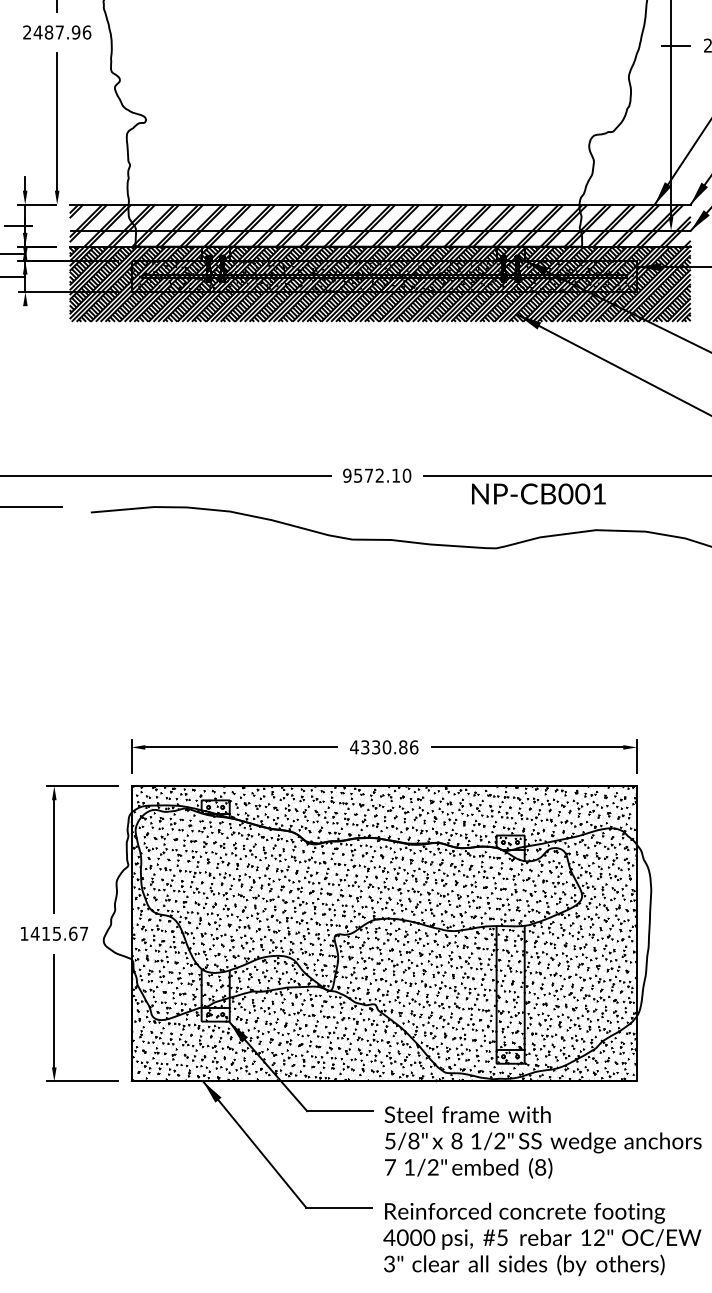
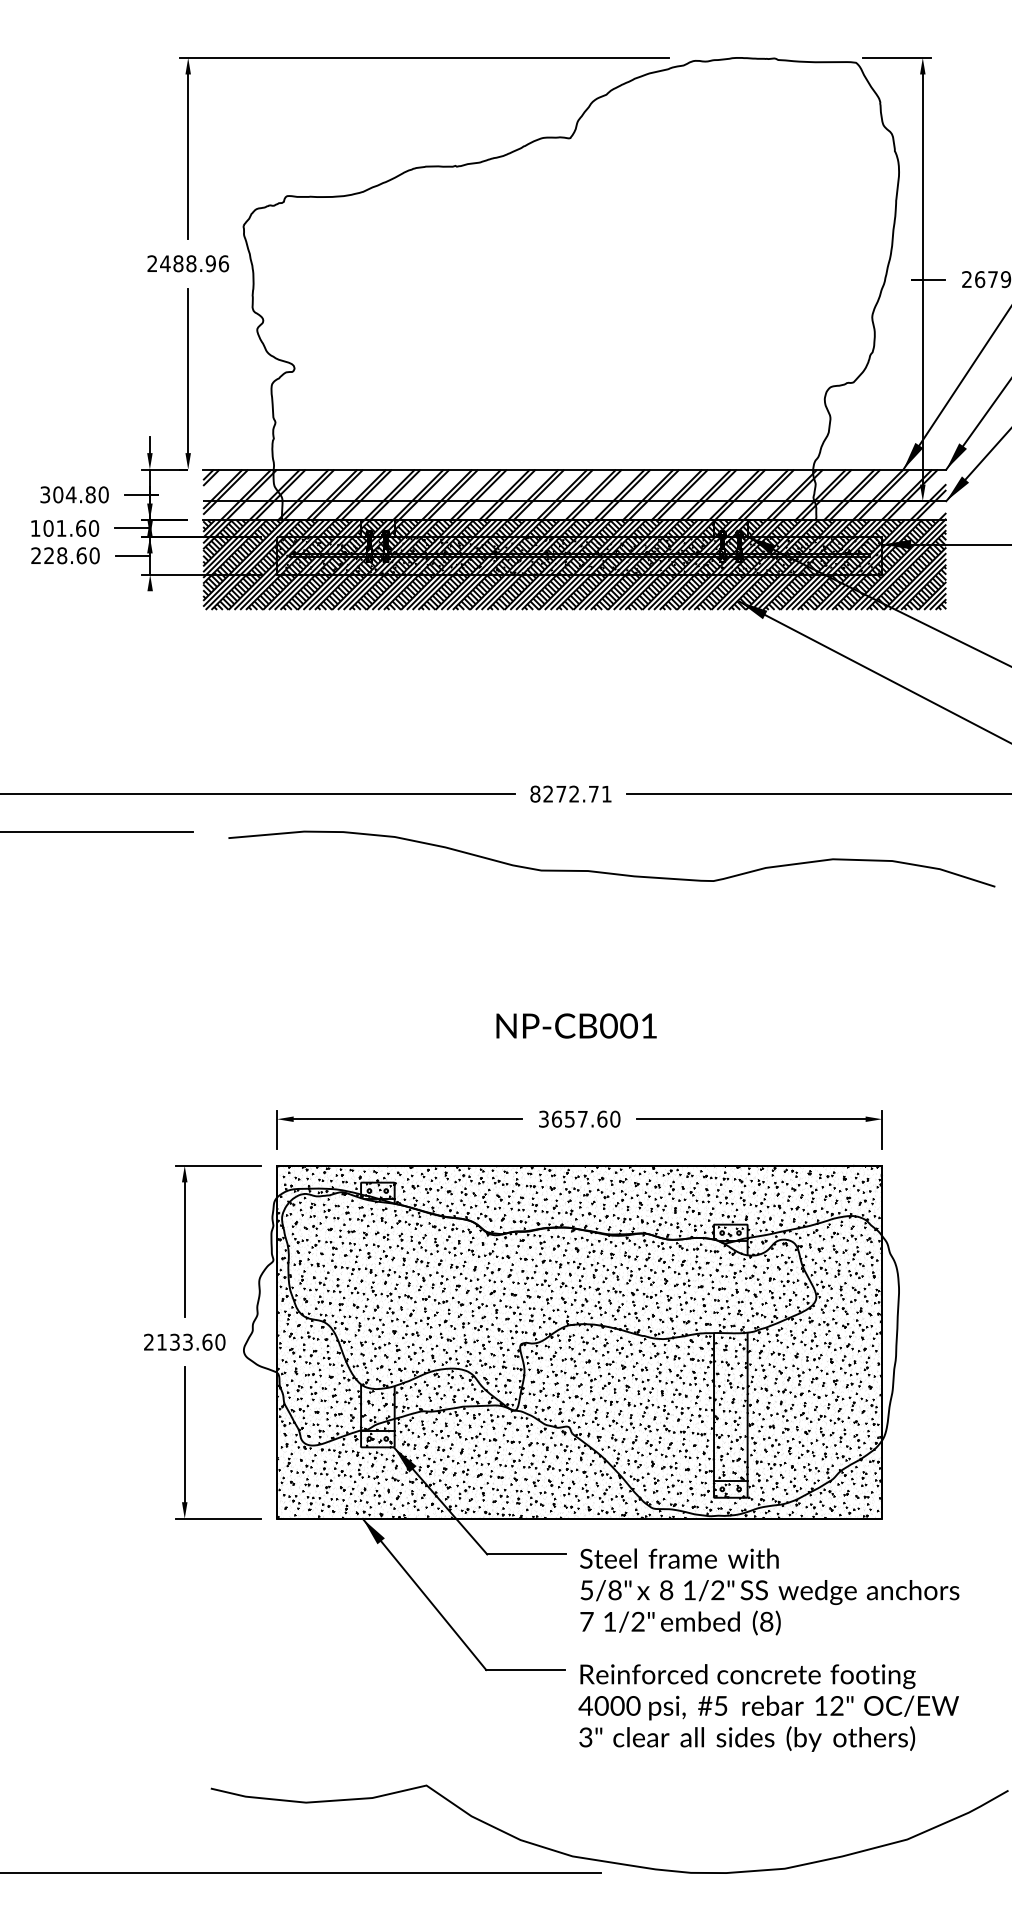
text: (59, 32) -> (191, 263), 2487.96 -> 2488.96
text: (376, 475) -> (570, 793), 9572.10 -> 8272.71
text: (538, 493) -> (576, 1025), moved
text: (384, 746) -> (579, 1118), 4330.86 -> 3657.60
text: (54, 933) -> (184, 1341), 1415.67 -> 2133.60

